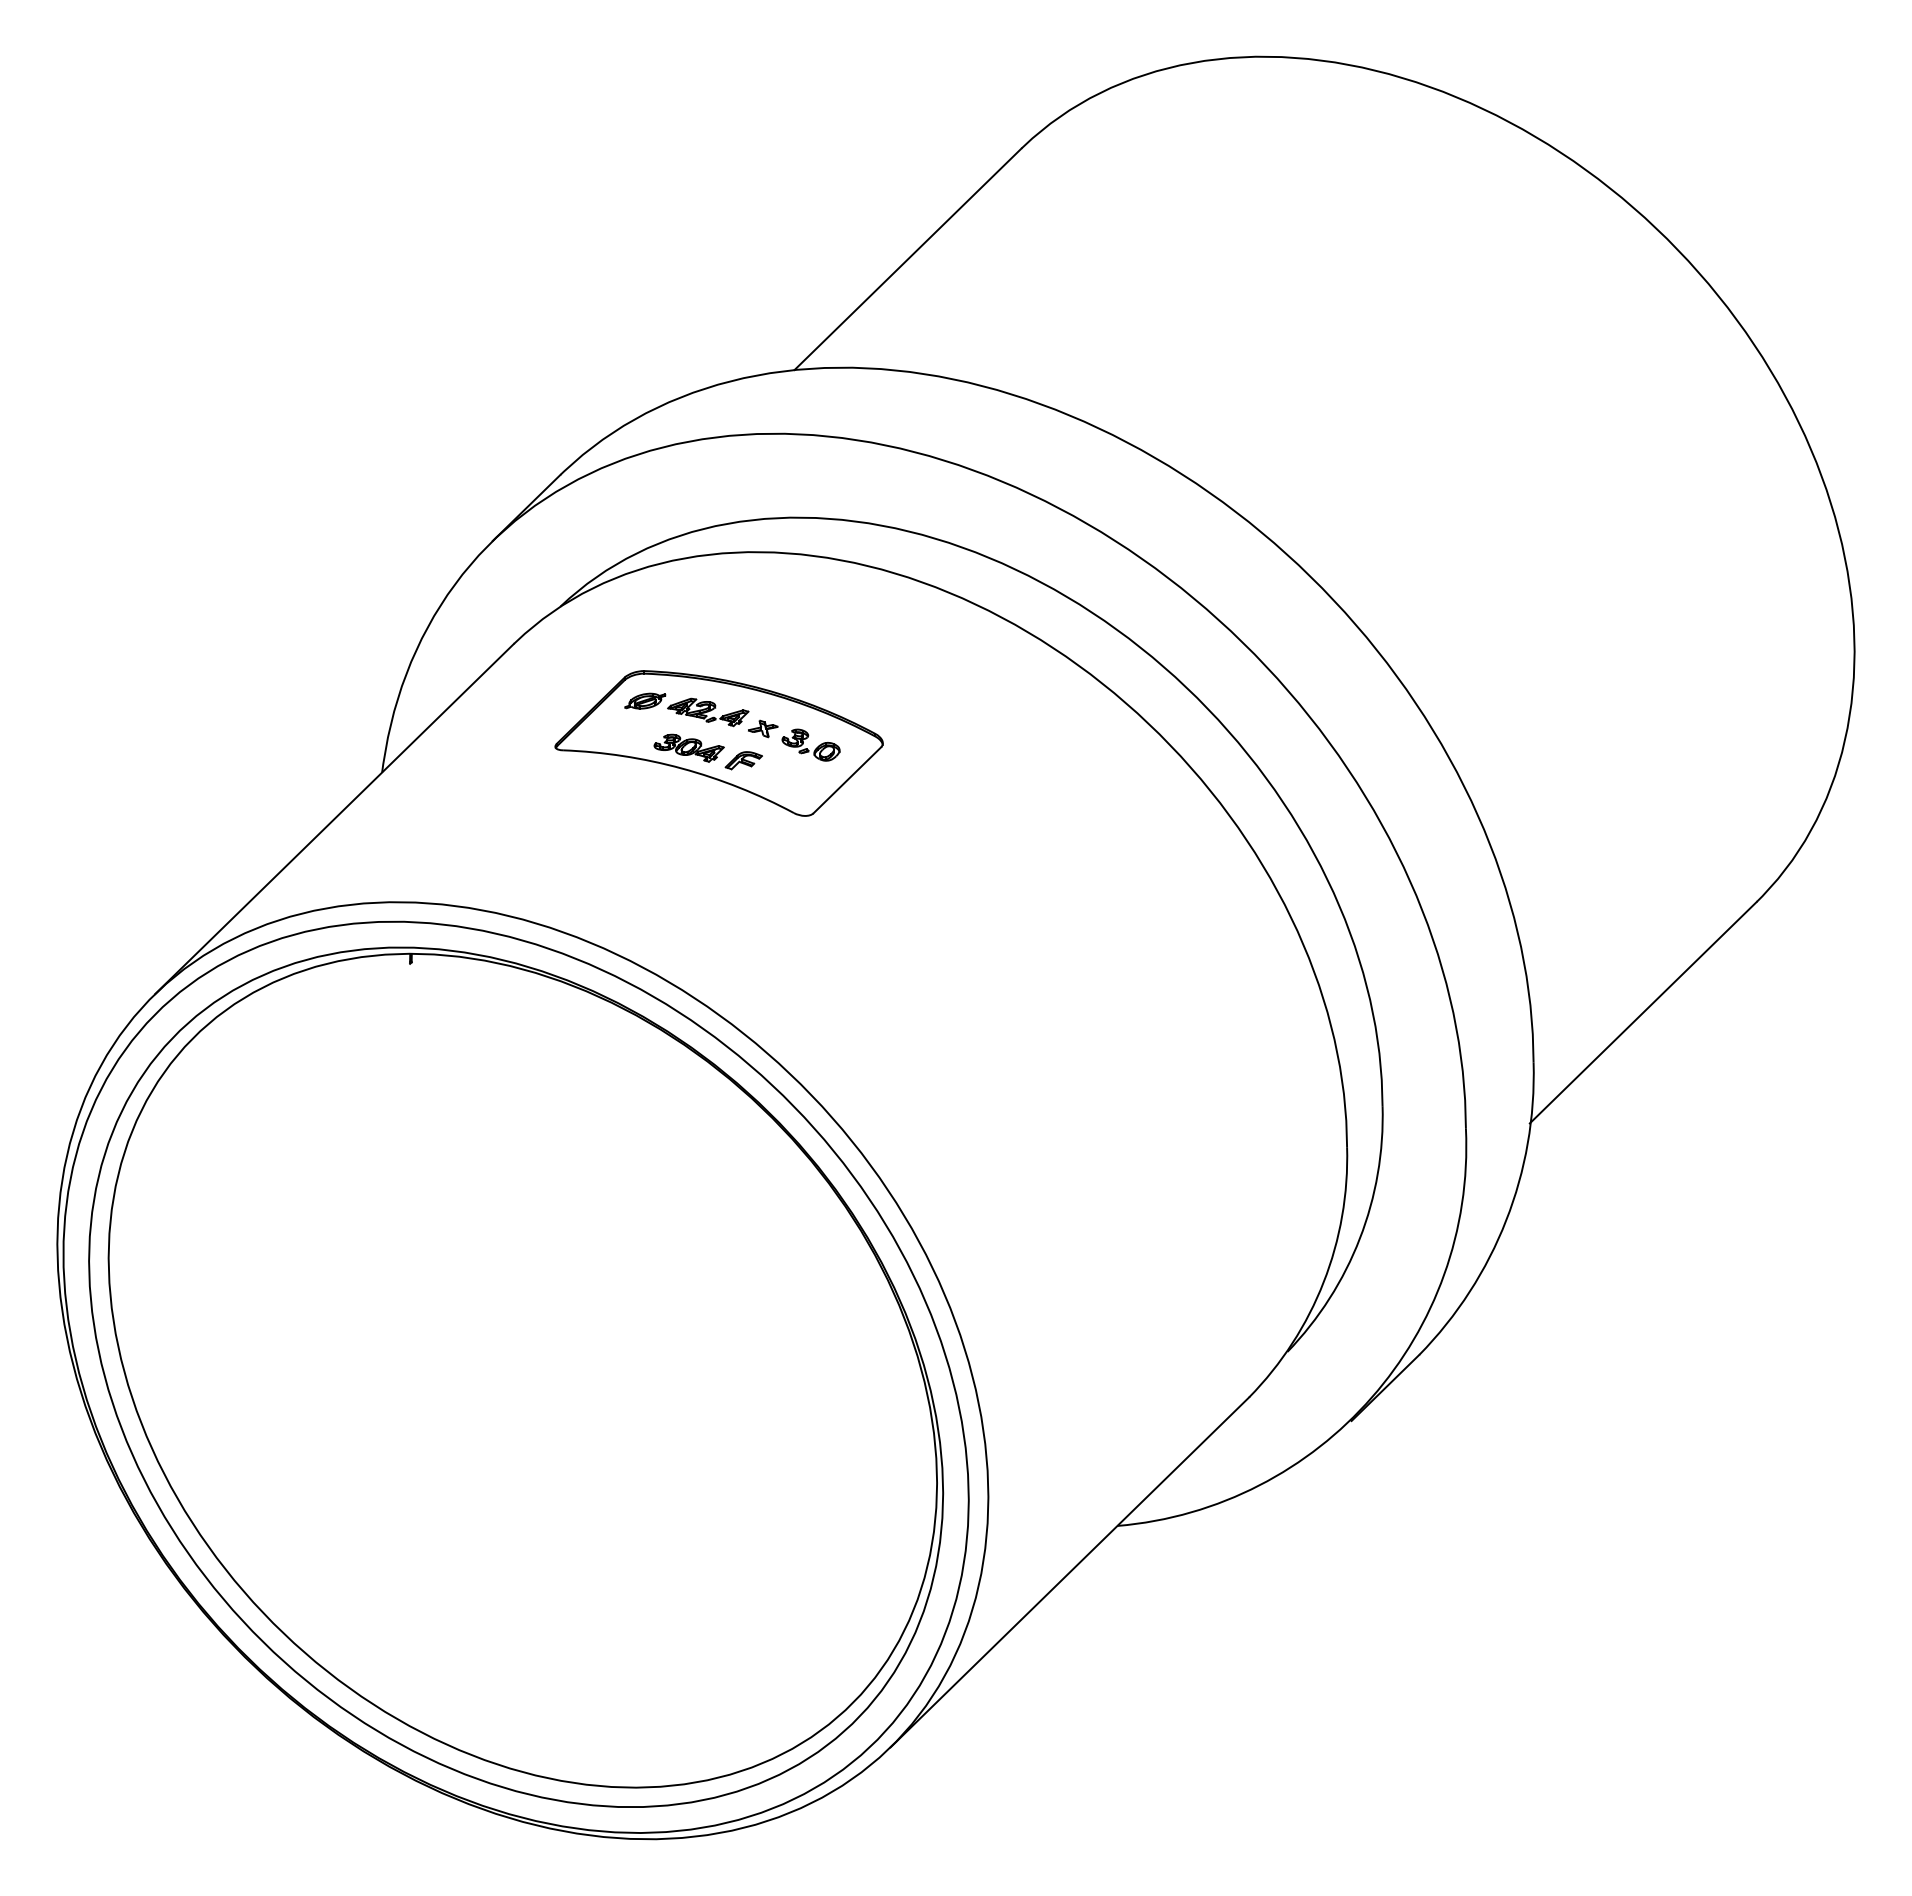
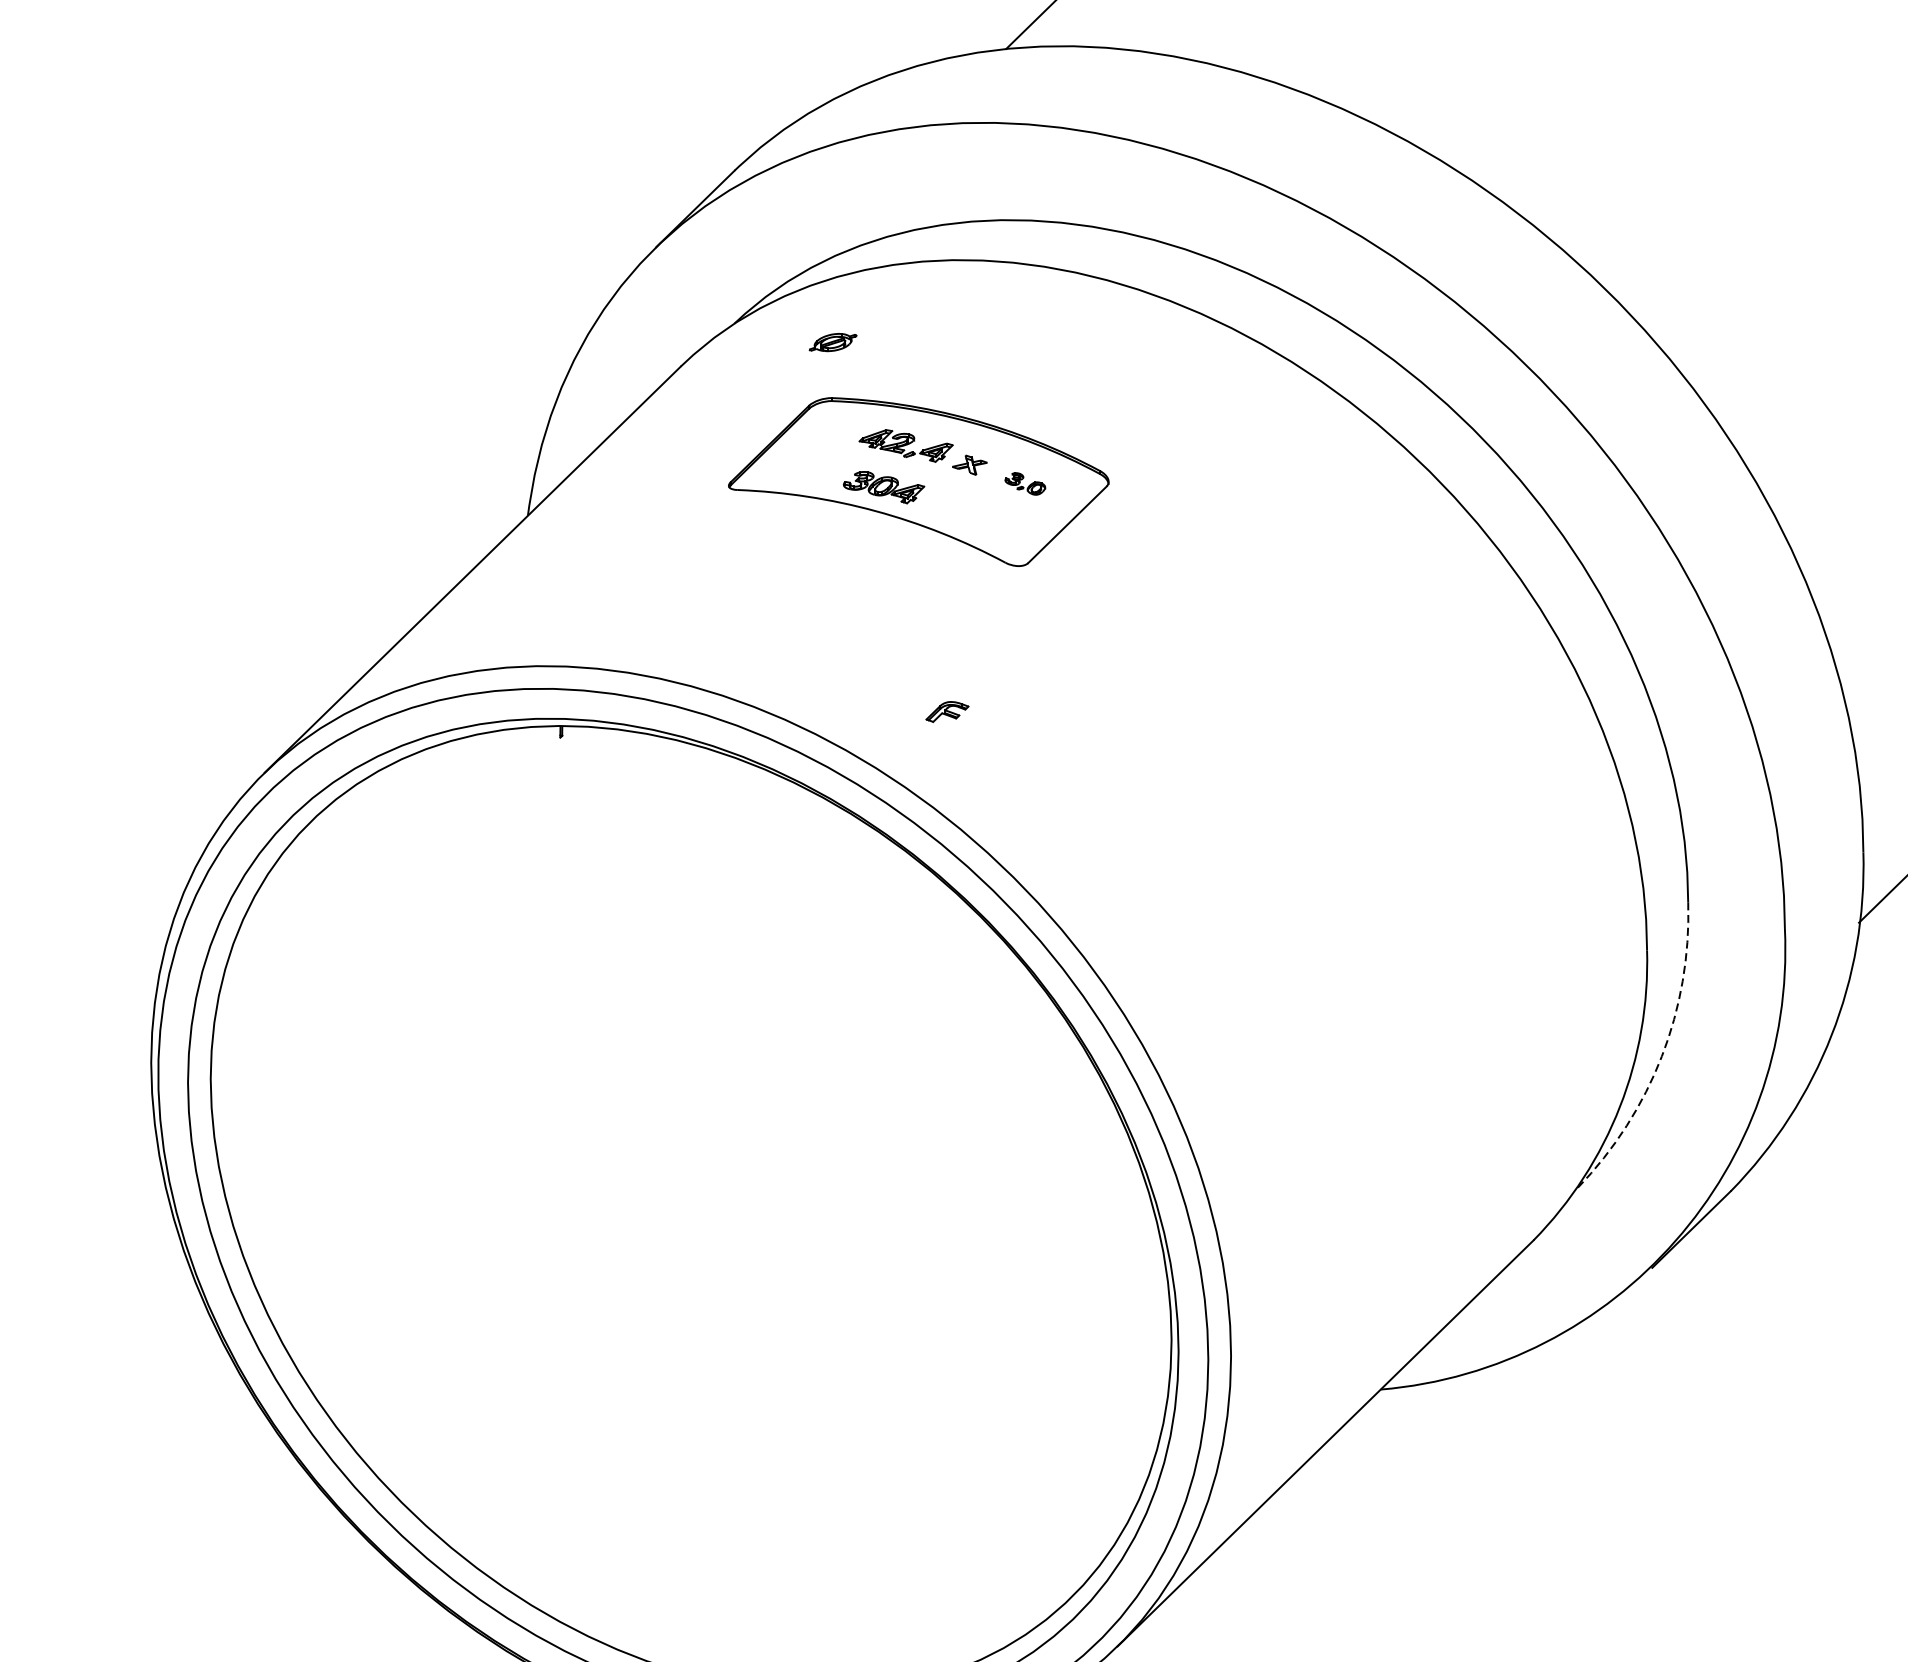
part: (645, 700) -> (833, 341), moved
part: (810, 744) -> (1024, 483), size x0.6
part: (743, 760) -> (947, 711), moved
arc: (1359, 1238) -> (1661, 1056), solid -> dashed

